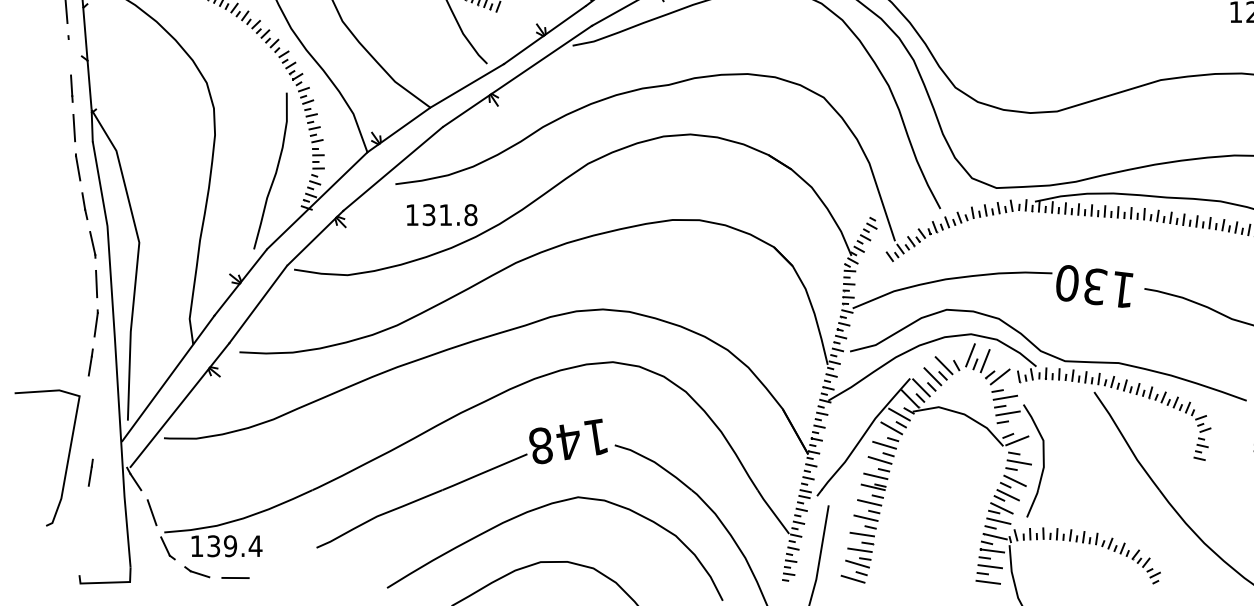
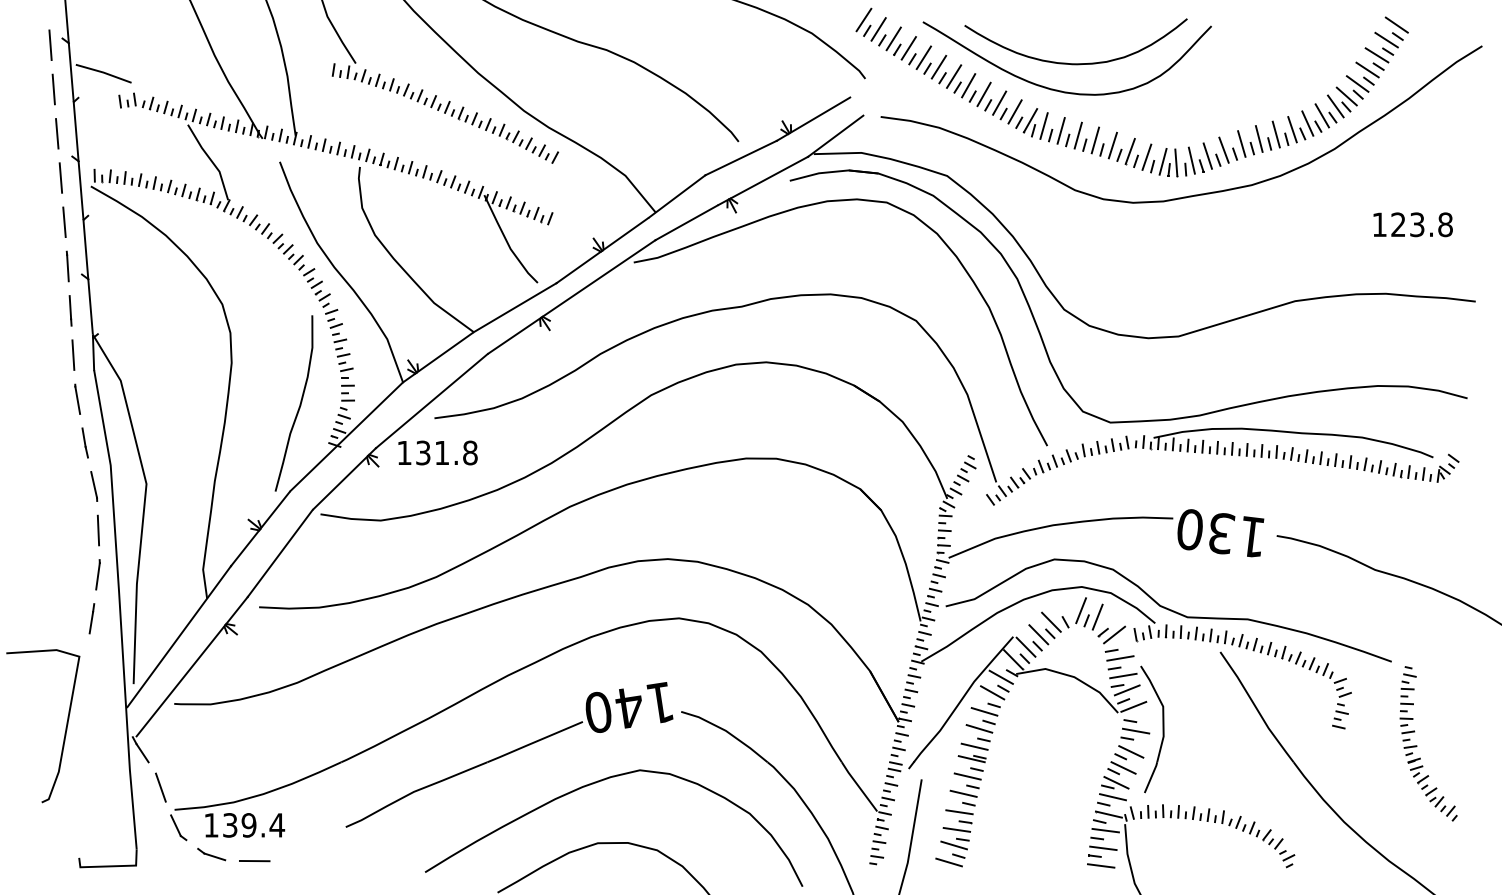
line: (69, 51) -> (67, 268), added
text: (441, 214) -> (437, 452), moved
line: (1010, 426) -> (1126, 690), added
text: (541, 445) -> (598, 712), 148 -> 140
line: (90, 472) -> (91, 742), removed

